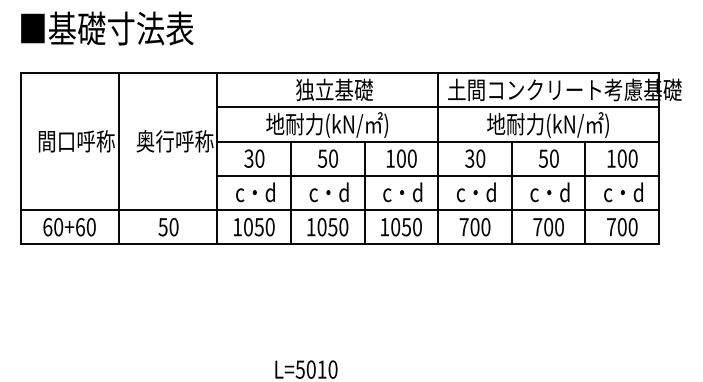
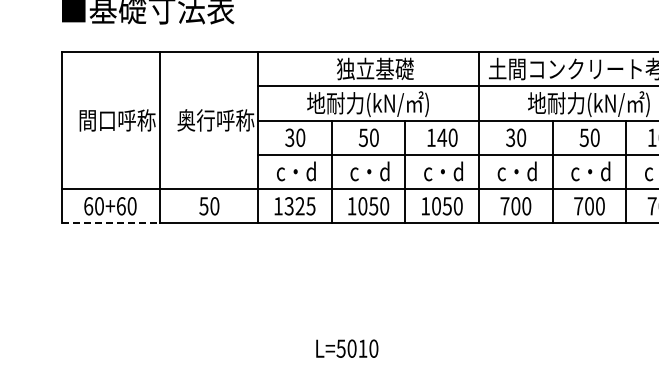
text: (401, 158) -> (442, 137), 100 -> 140
text: (258, 227) -> (299, 206), 1050 -> 1325
line: (70, 244) -> (111, 223), solid -> dashed

